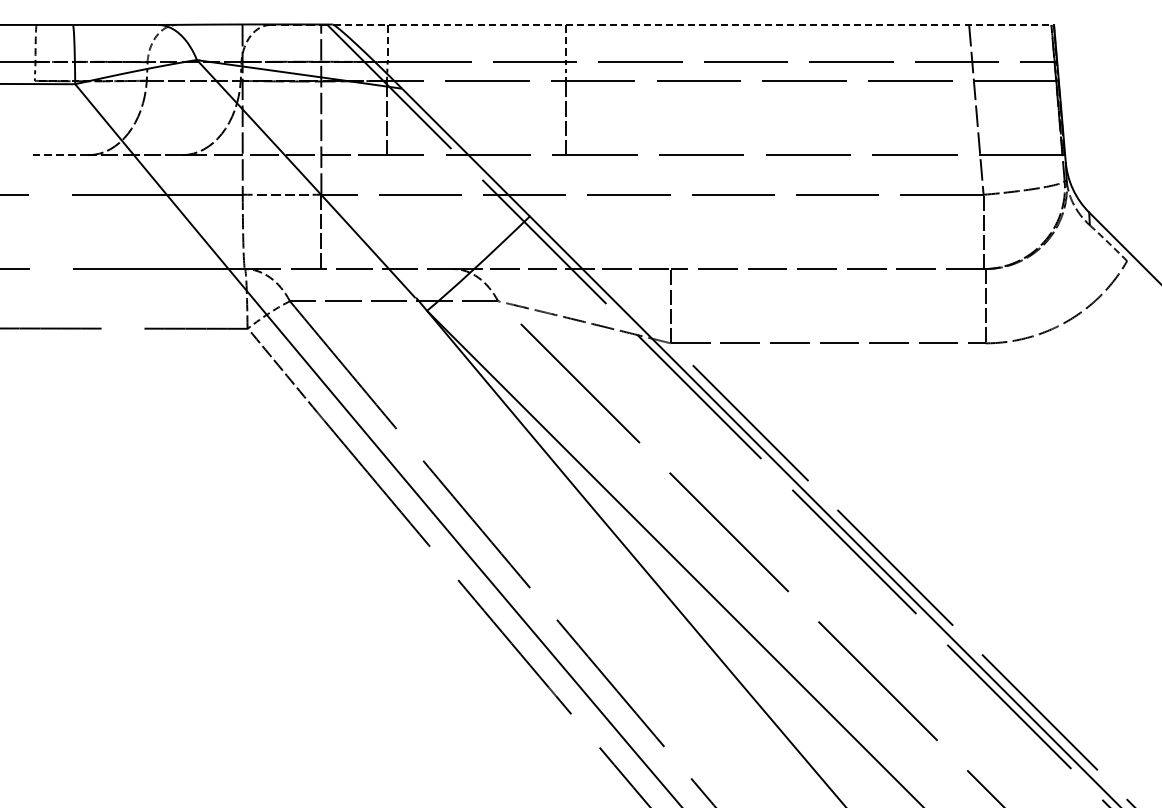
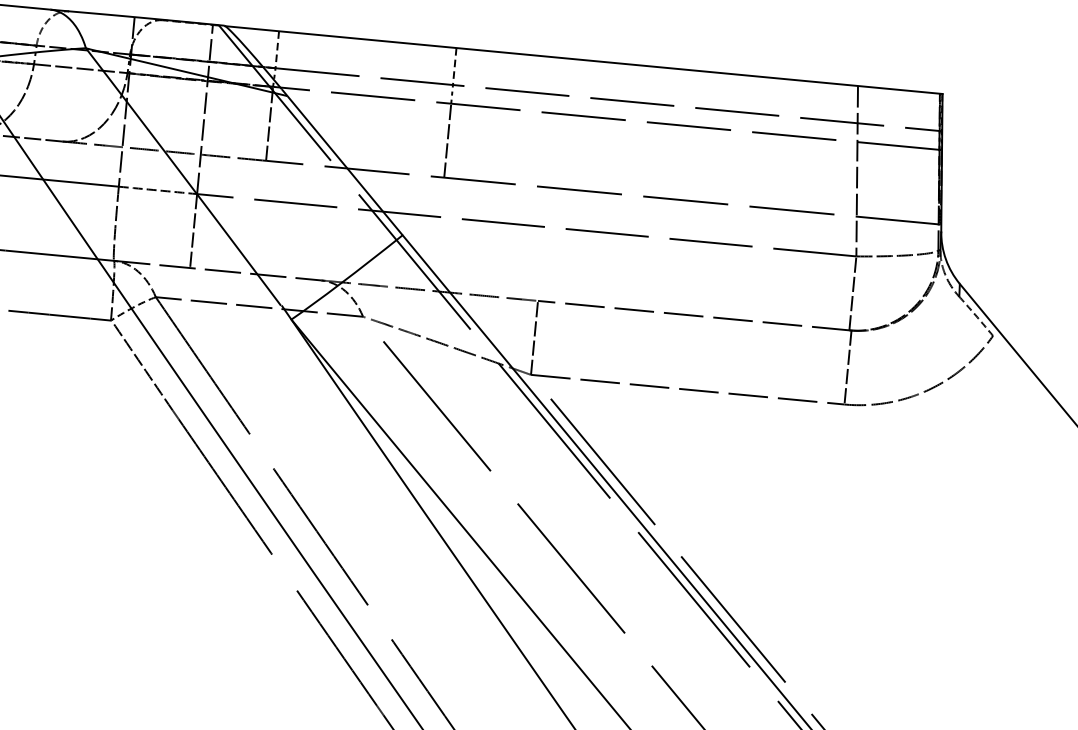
line: (694, 24) -> (584, 59), dashed -> solid

